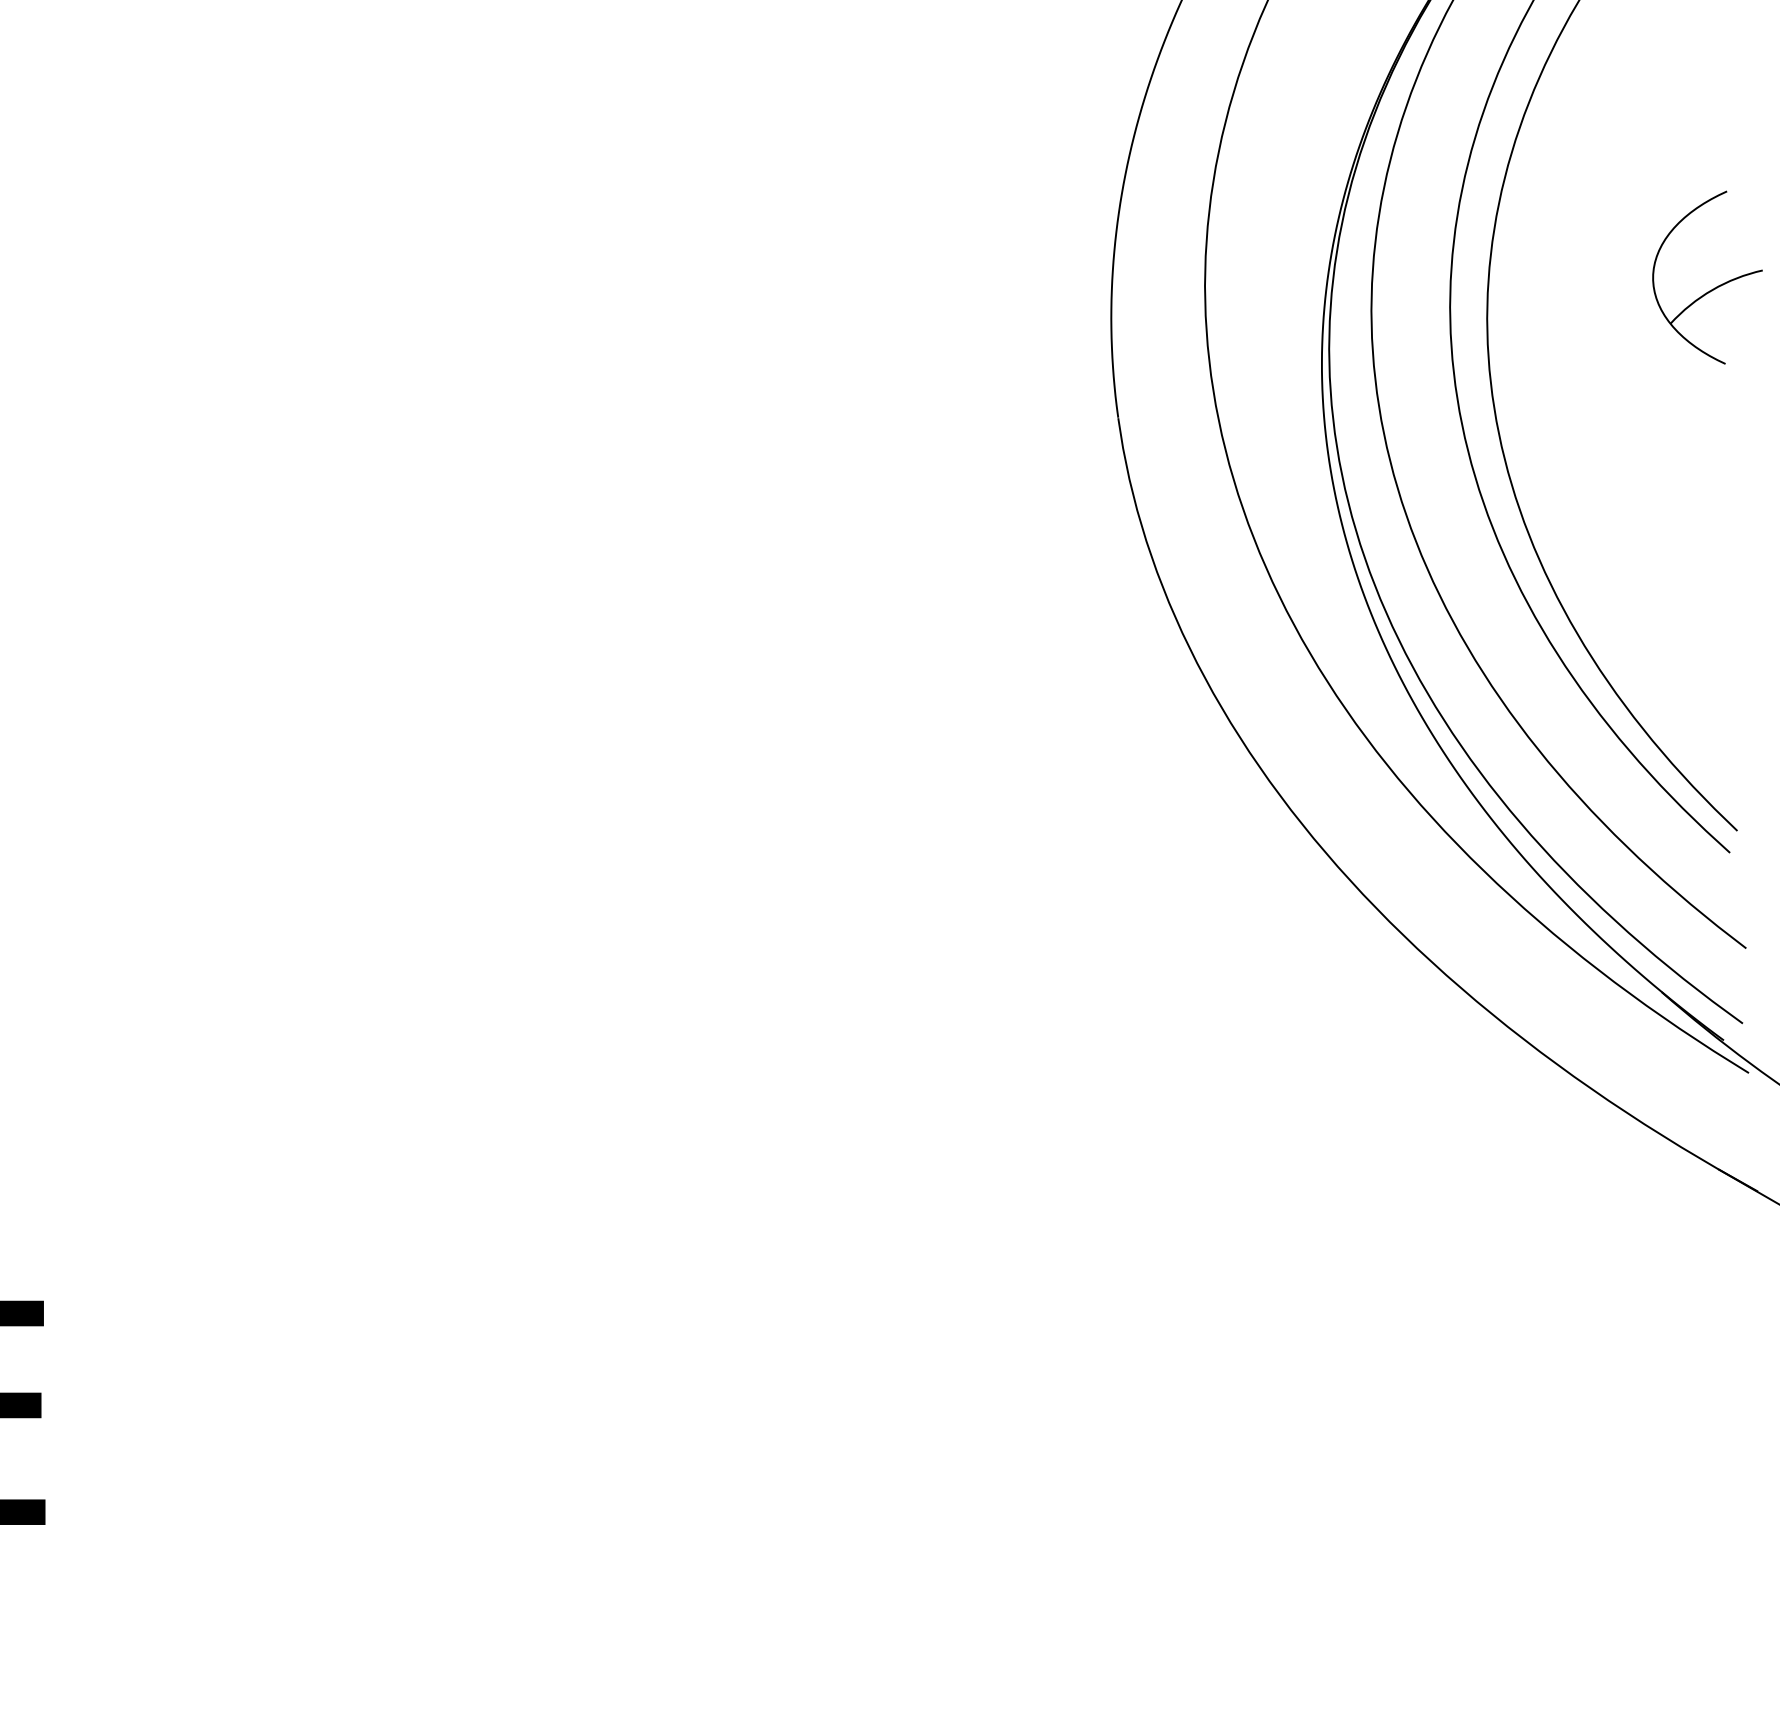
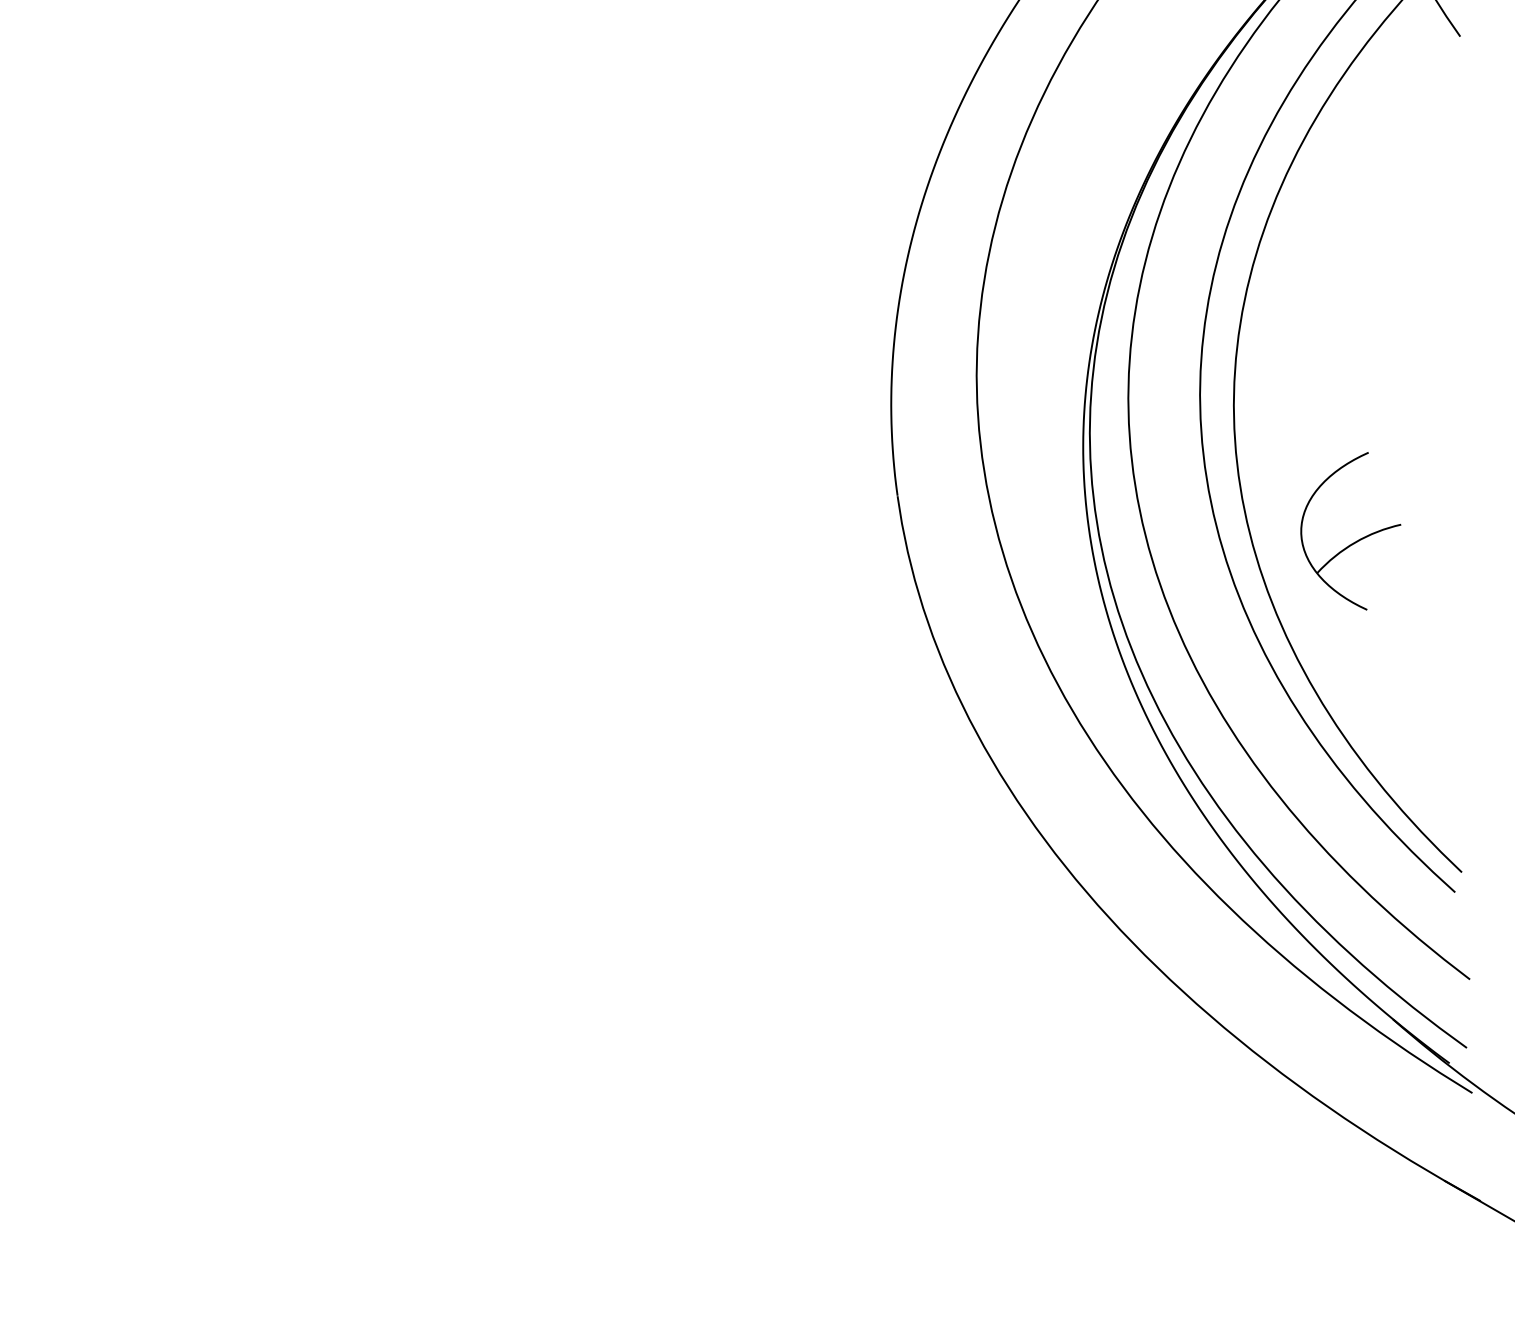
part: (1714, 287) -> (1357, 540), moved

